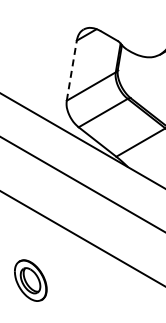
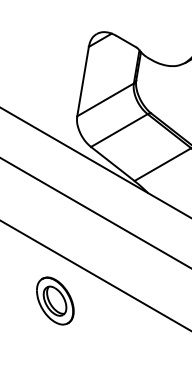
line: (71, 70) -> (82, 81), dashed -> solid
part: (30, 280) -> (54, 300), moved

